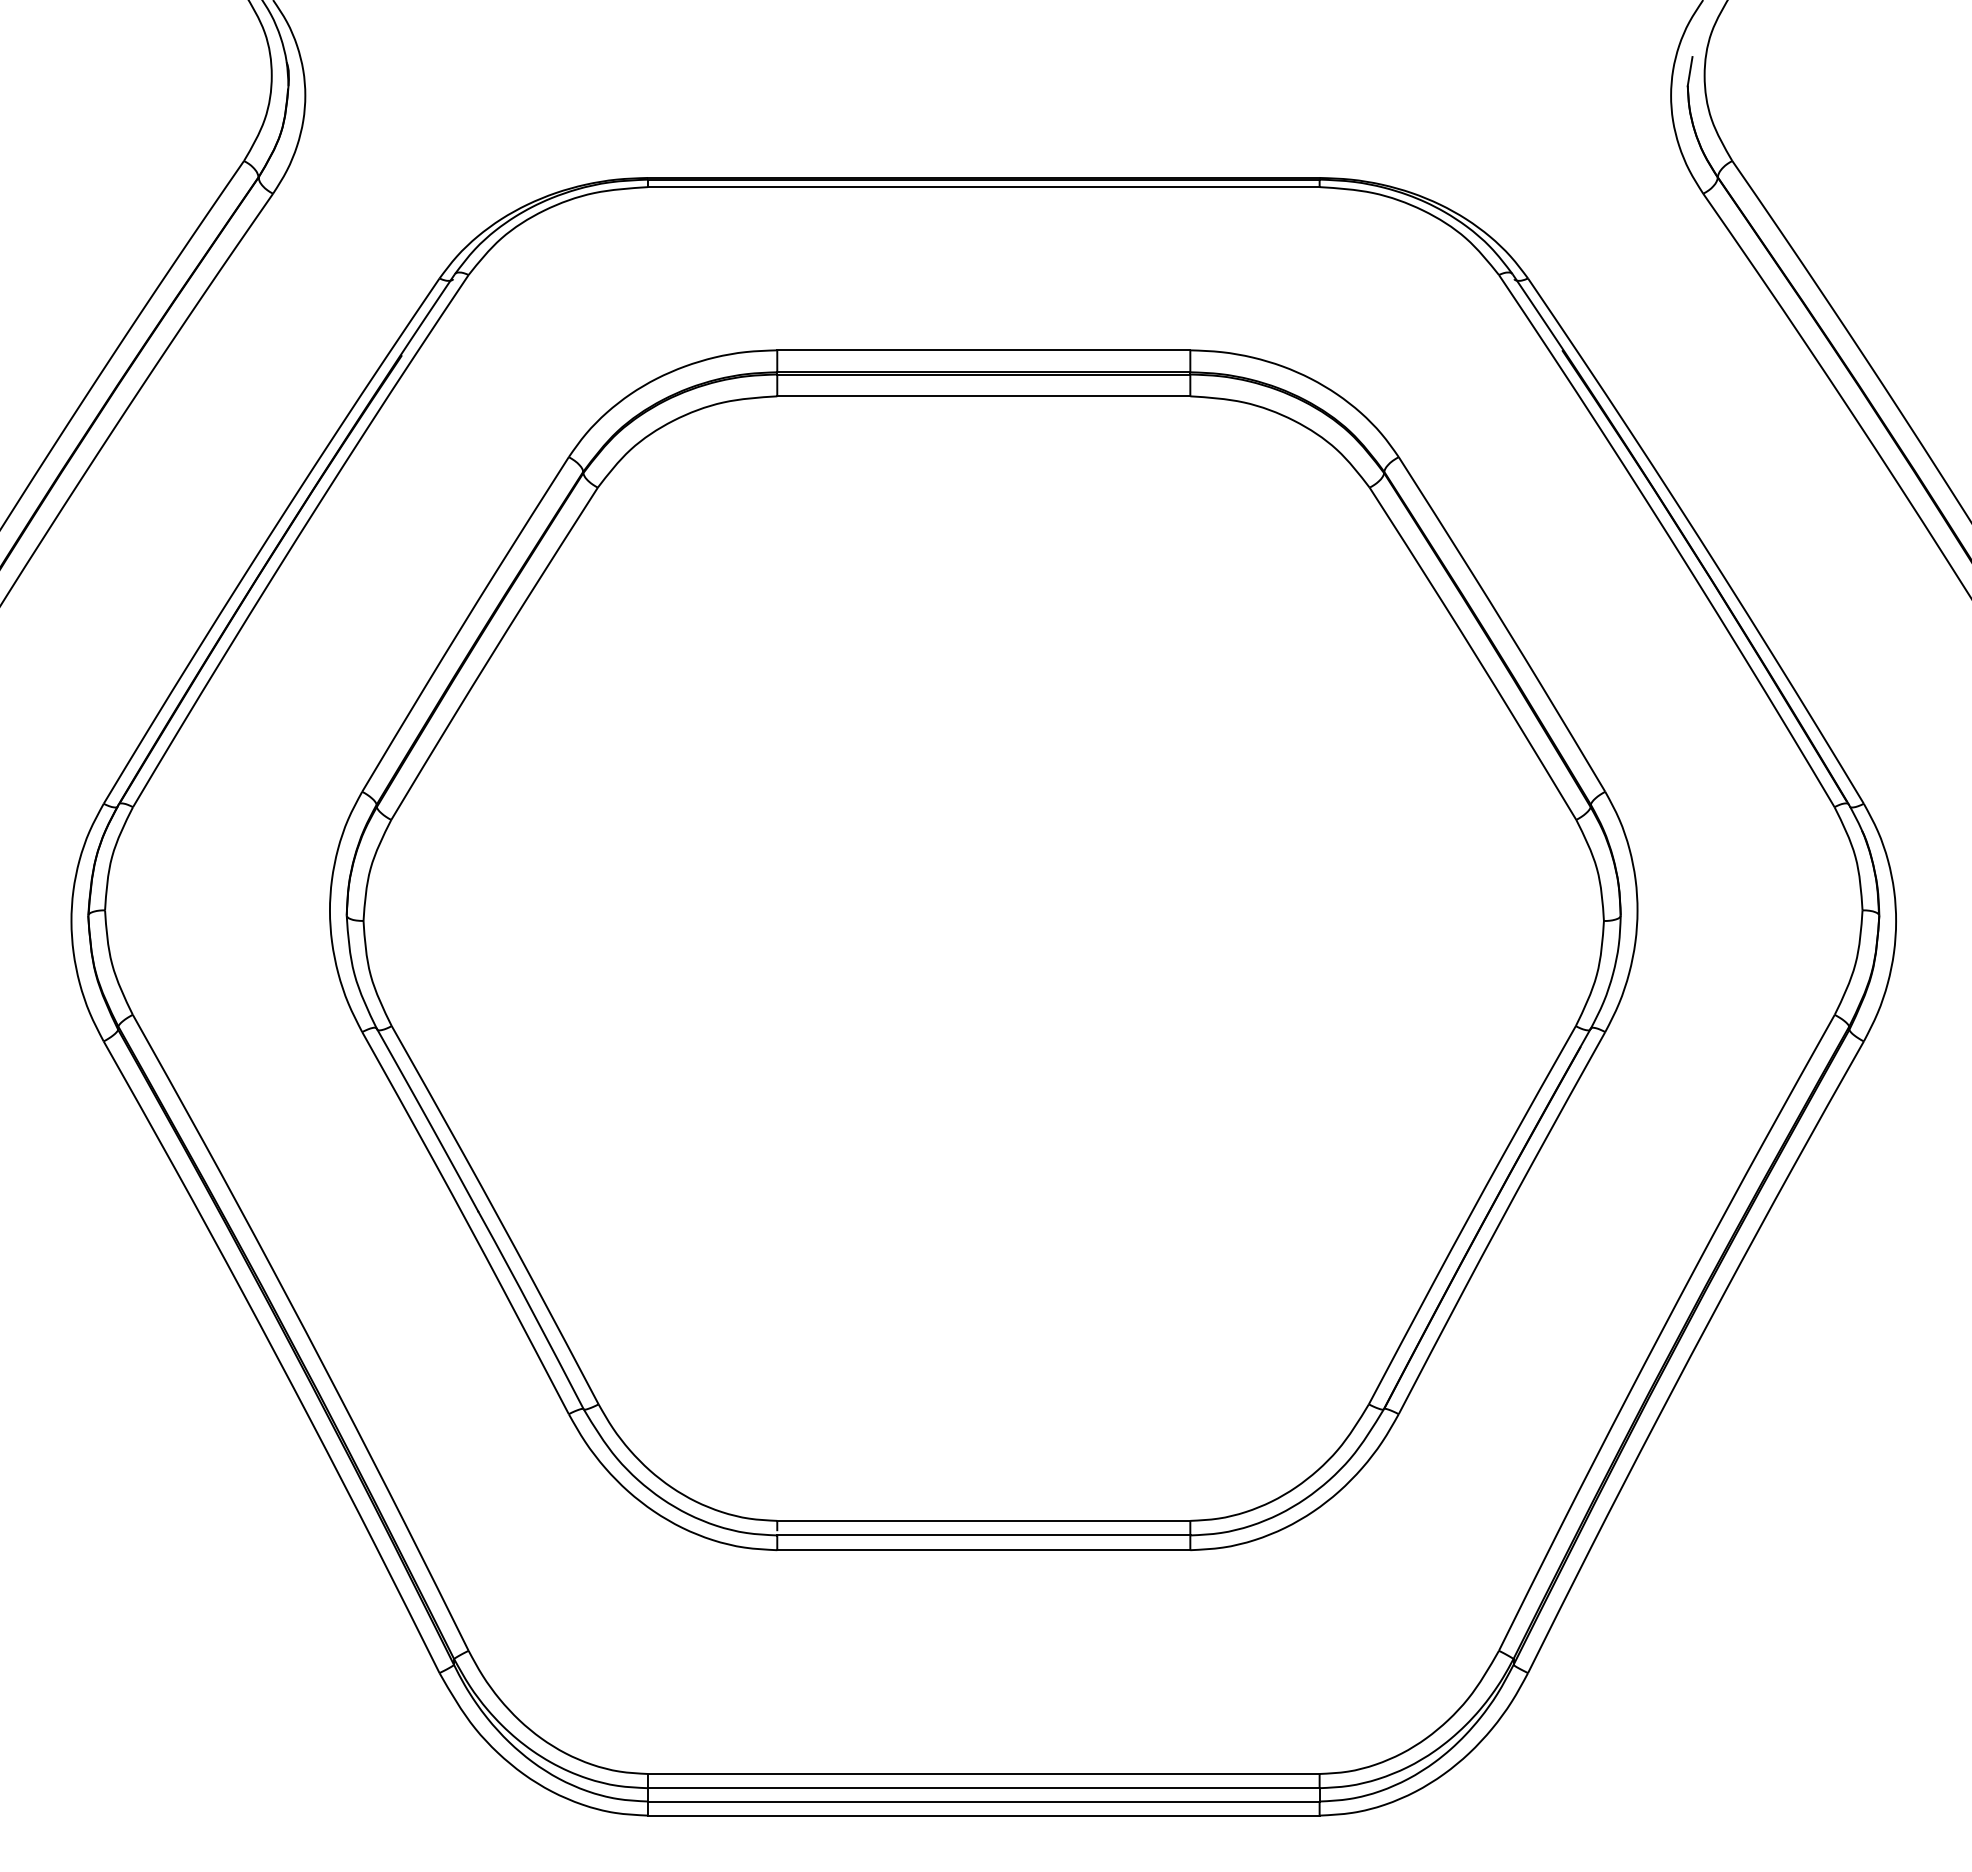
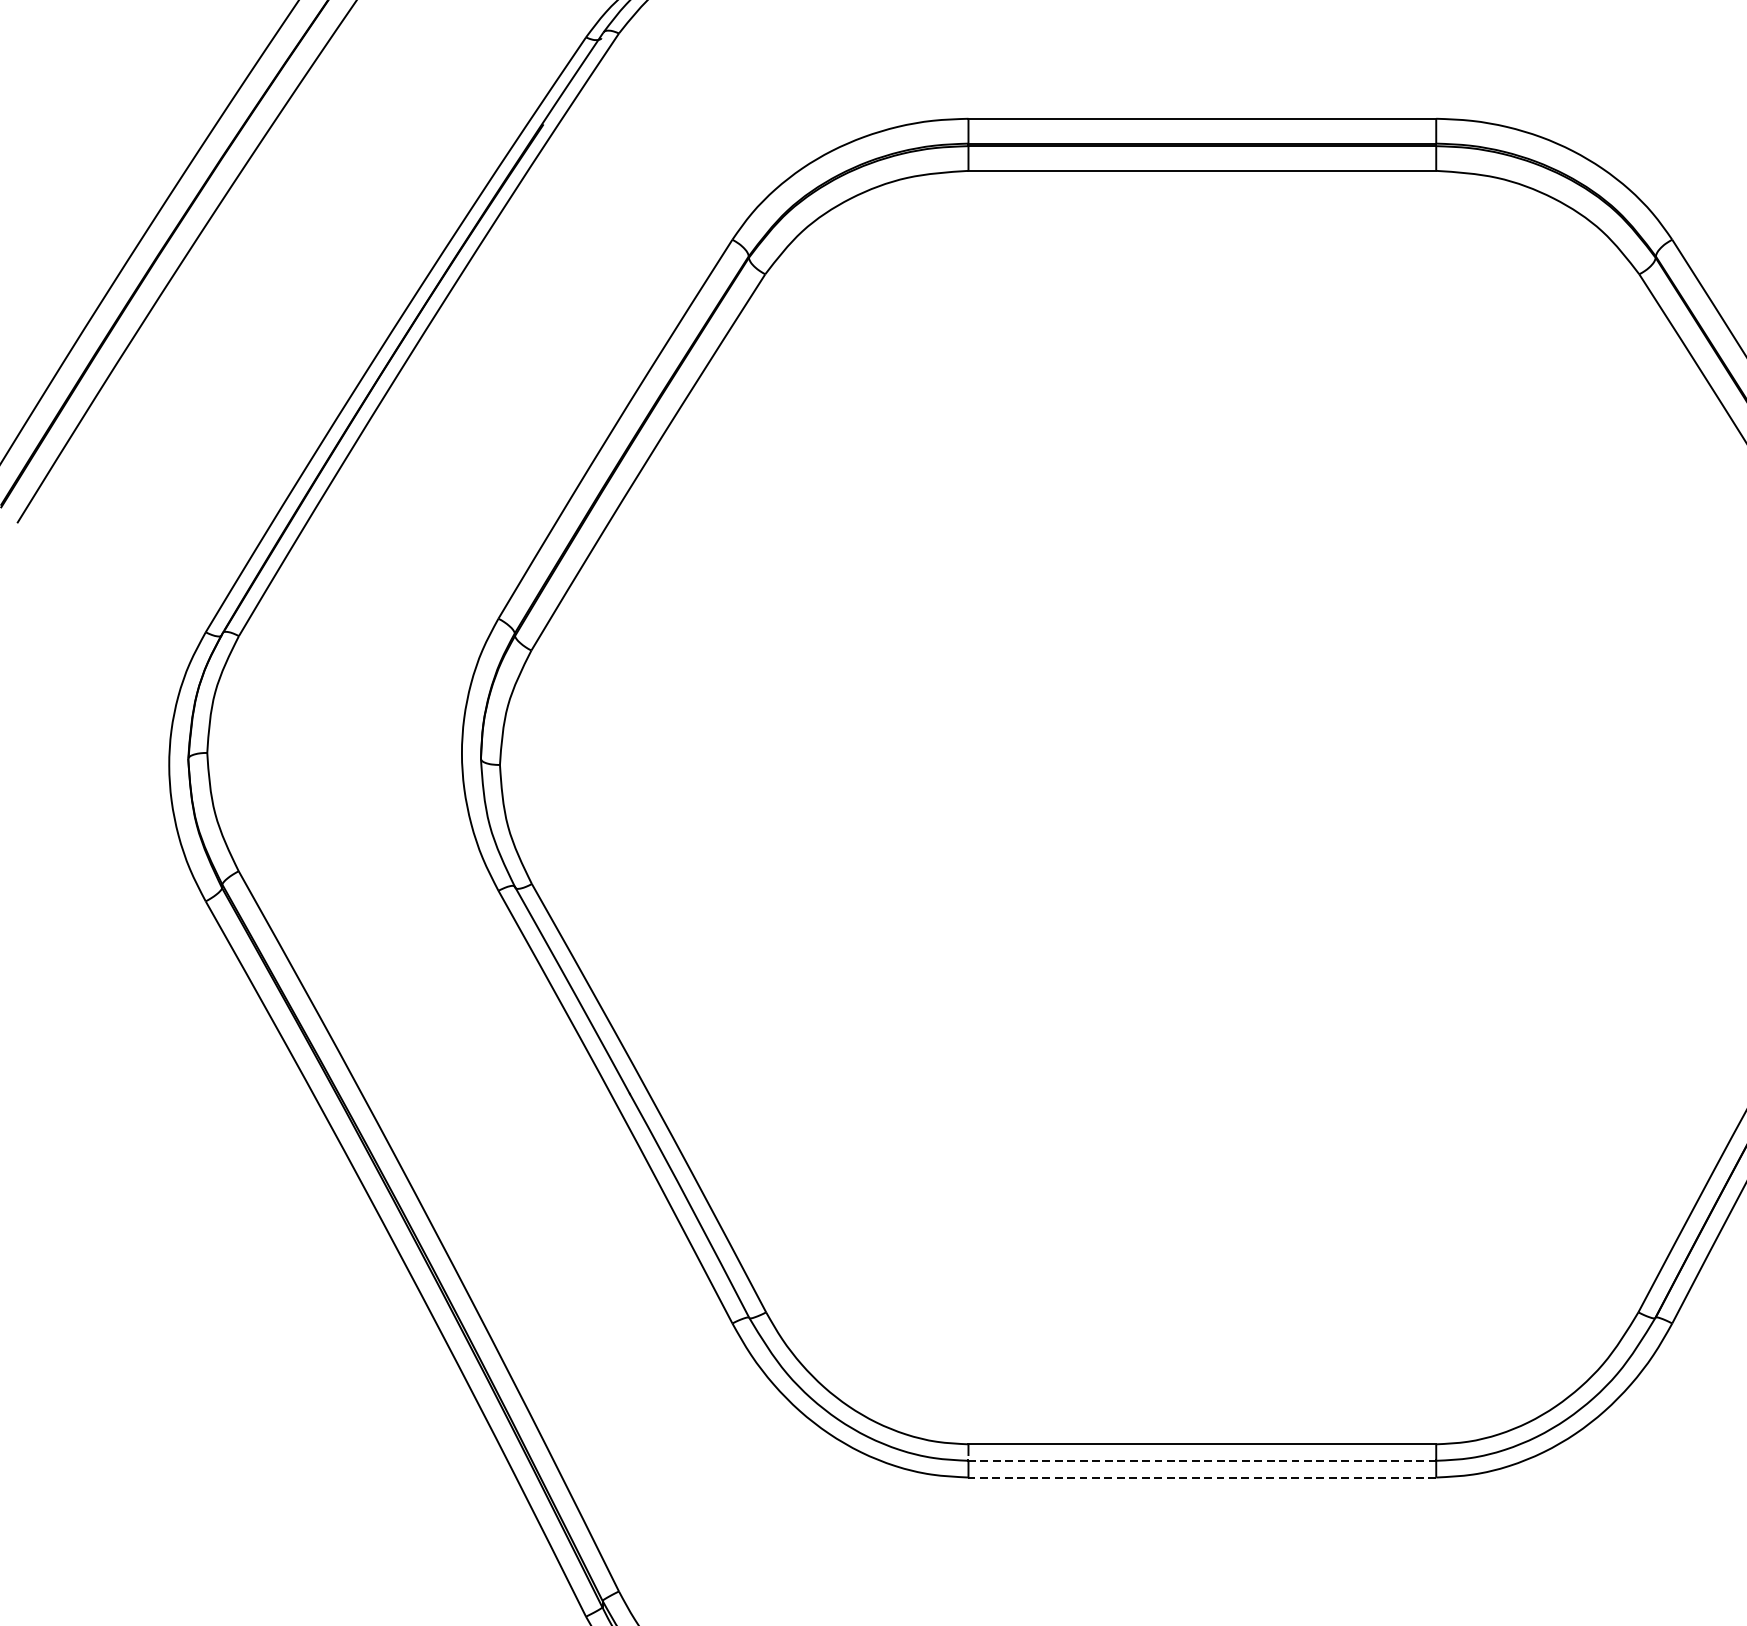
line: (983, 1535) -> (1202, 1460), solid -> dashed
line: (983, 1550) -> (1202, 1477), solid -> dashed

